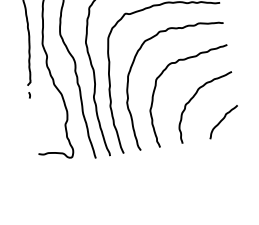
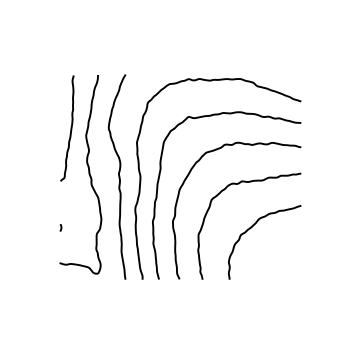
curve: (29, 95) -> (60, 227), moved
curve: (223, 120) -> (281, 260), removed

